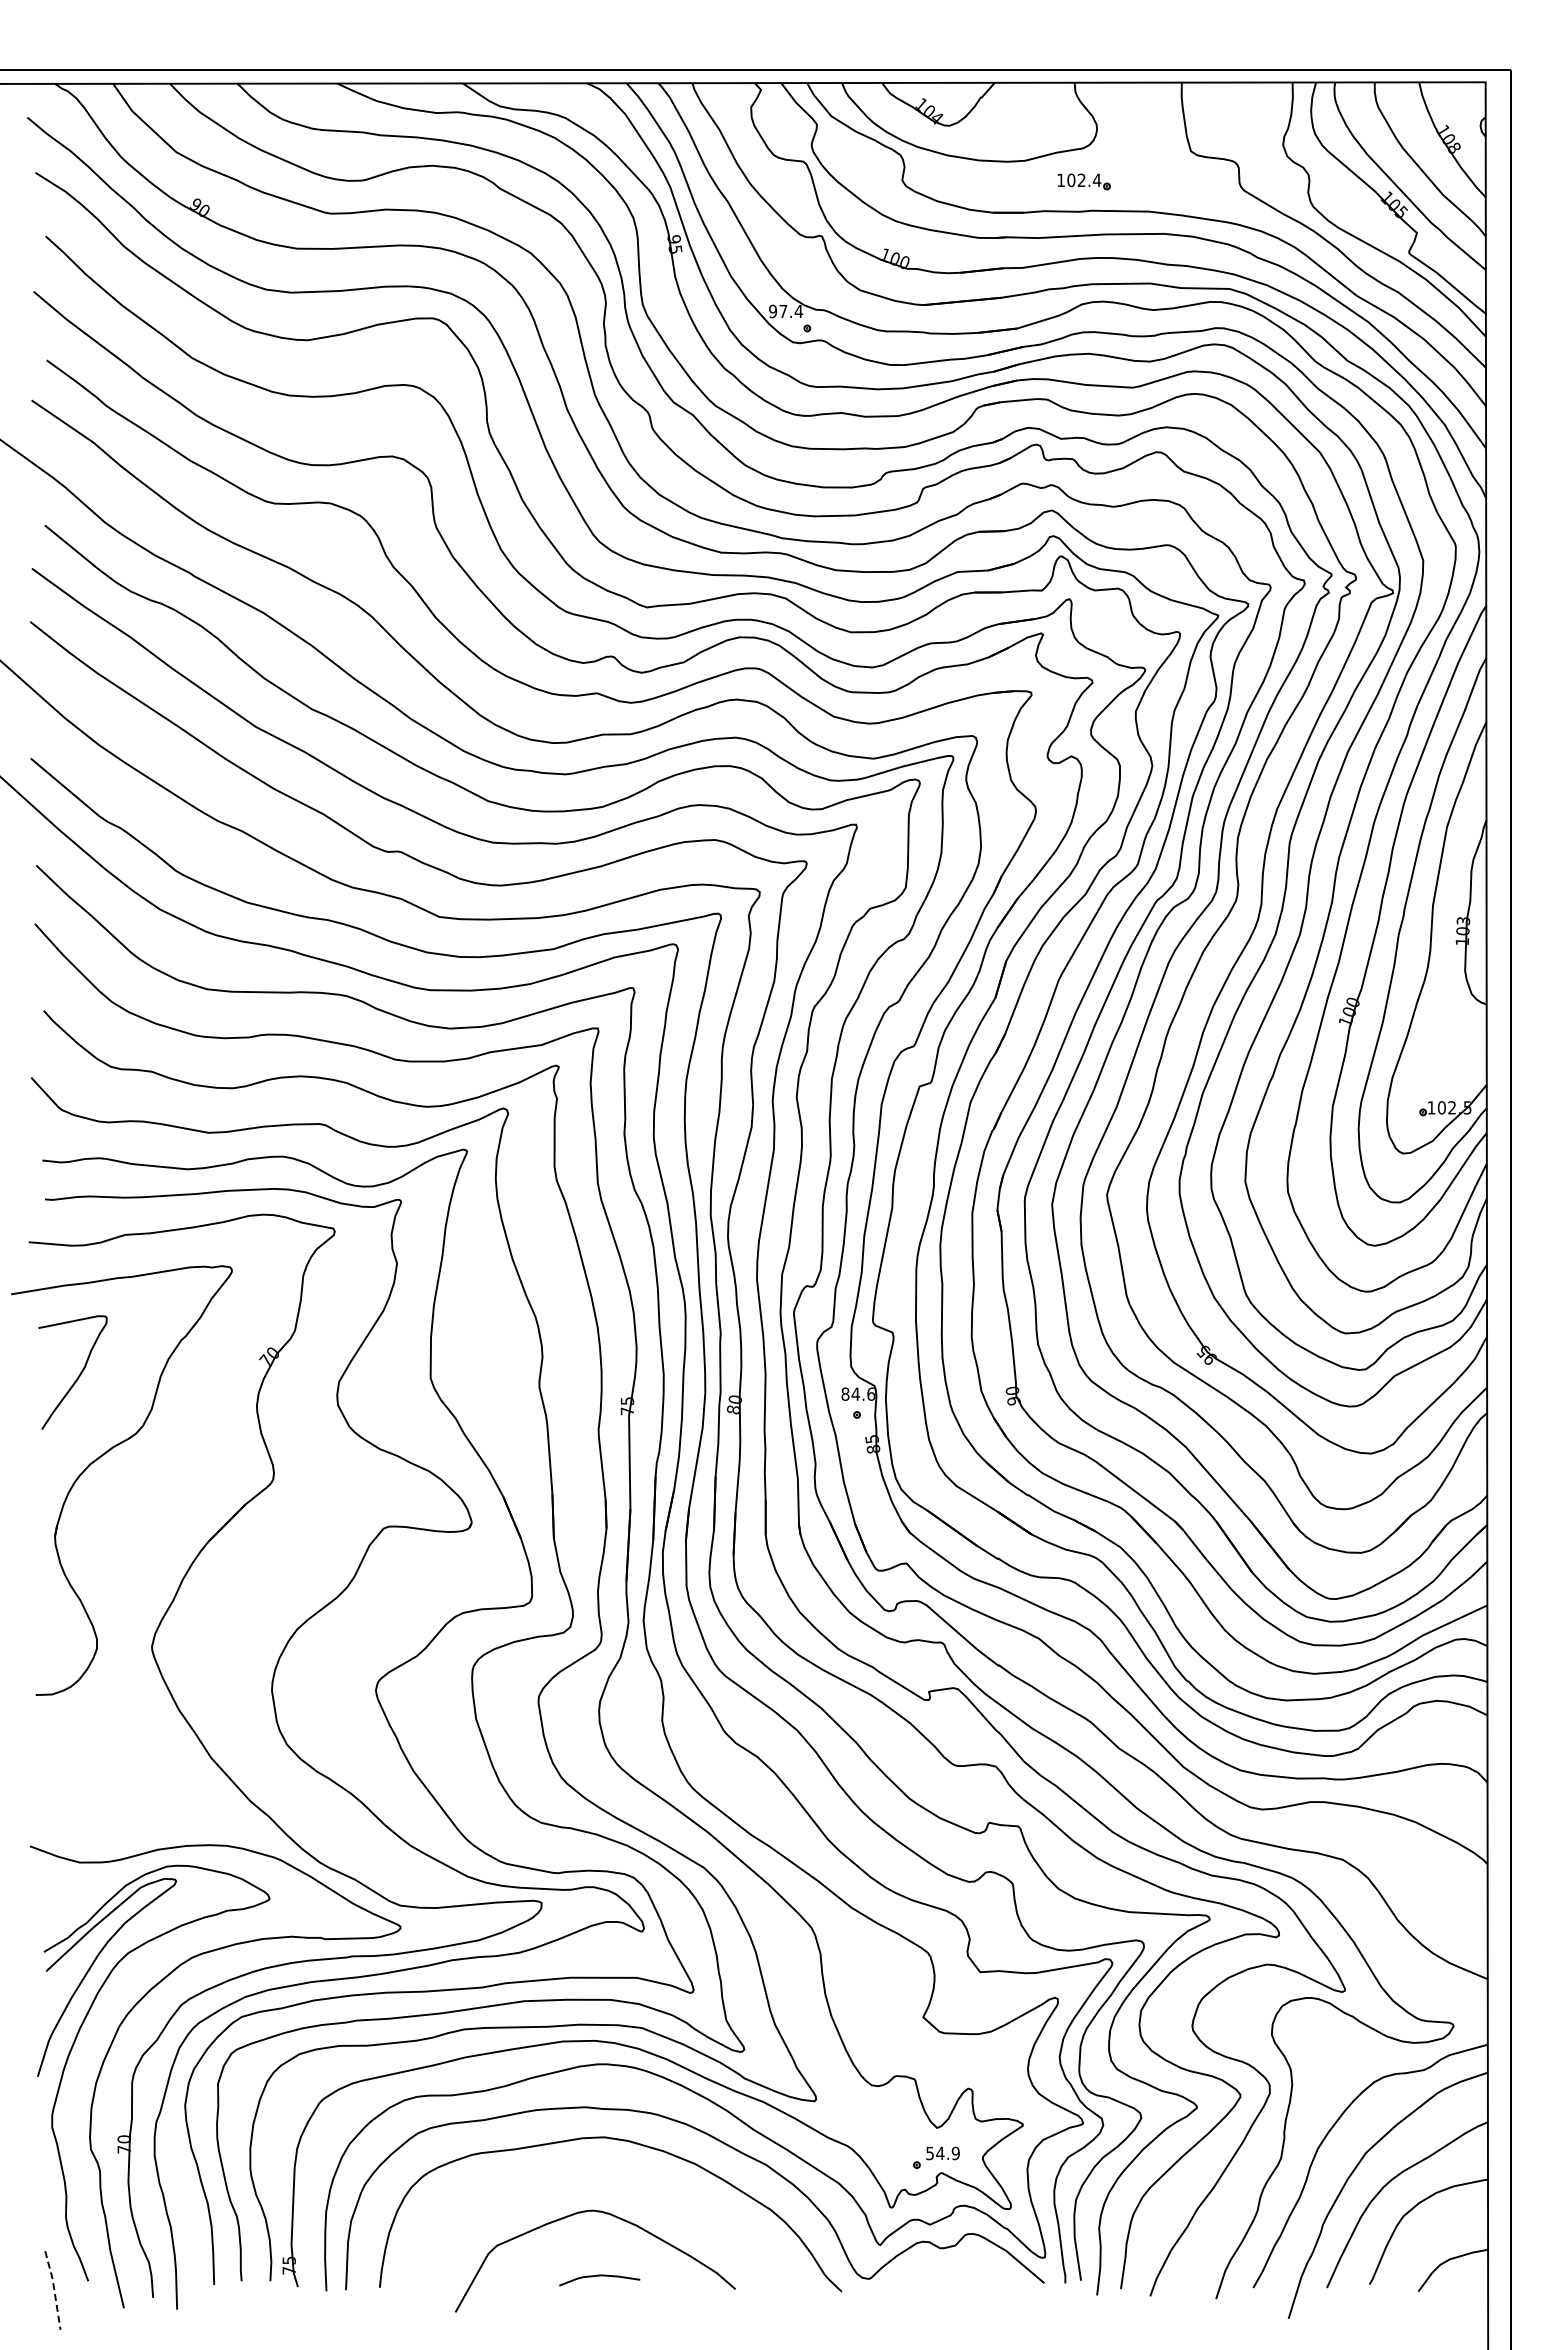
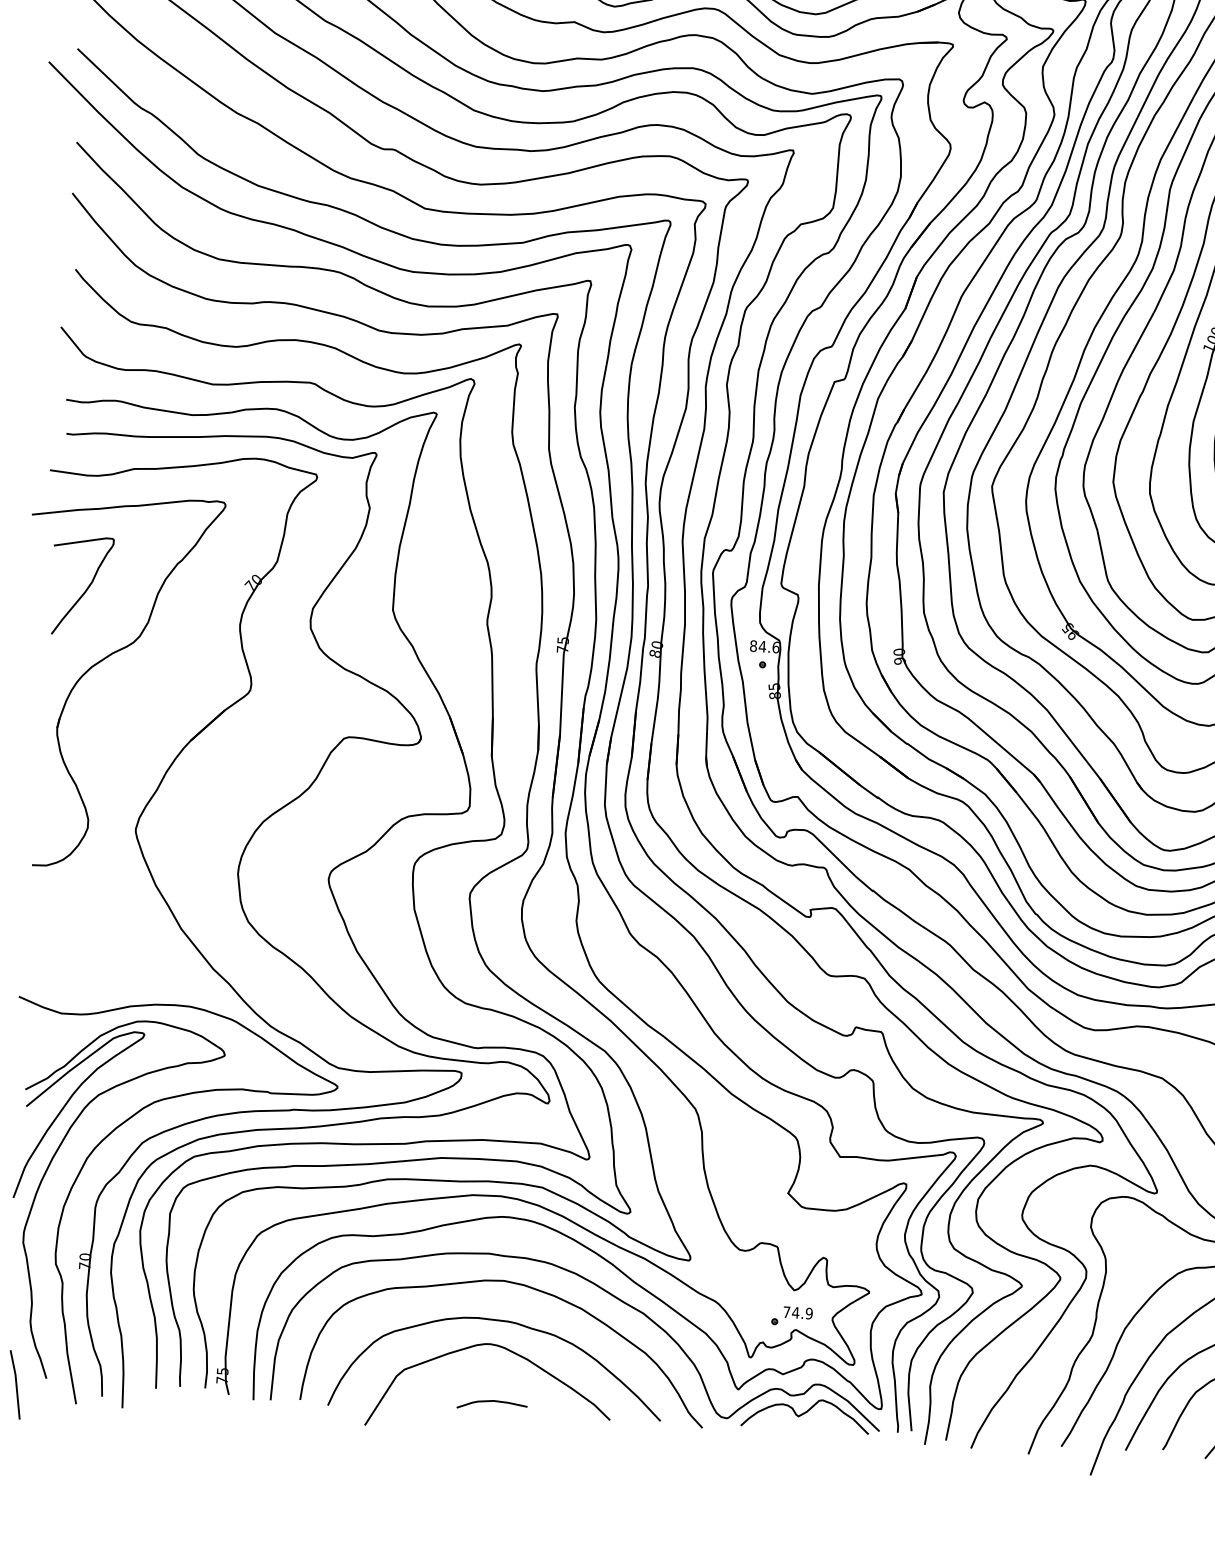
text: (929, 2153) -> (786, 1312), 54.9 -> 74.9
curve: (604, 2184) -> (501, 1321), added
curve: (958, 2267) -> (805, 1413), added
line: (54, 2289) -> (16, 1384), dashed -> solid

